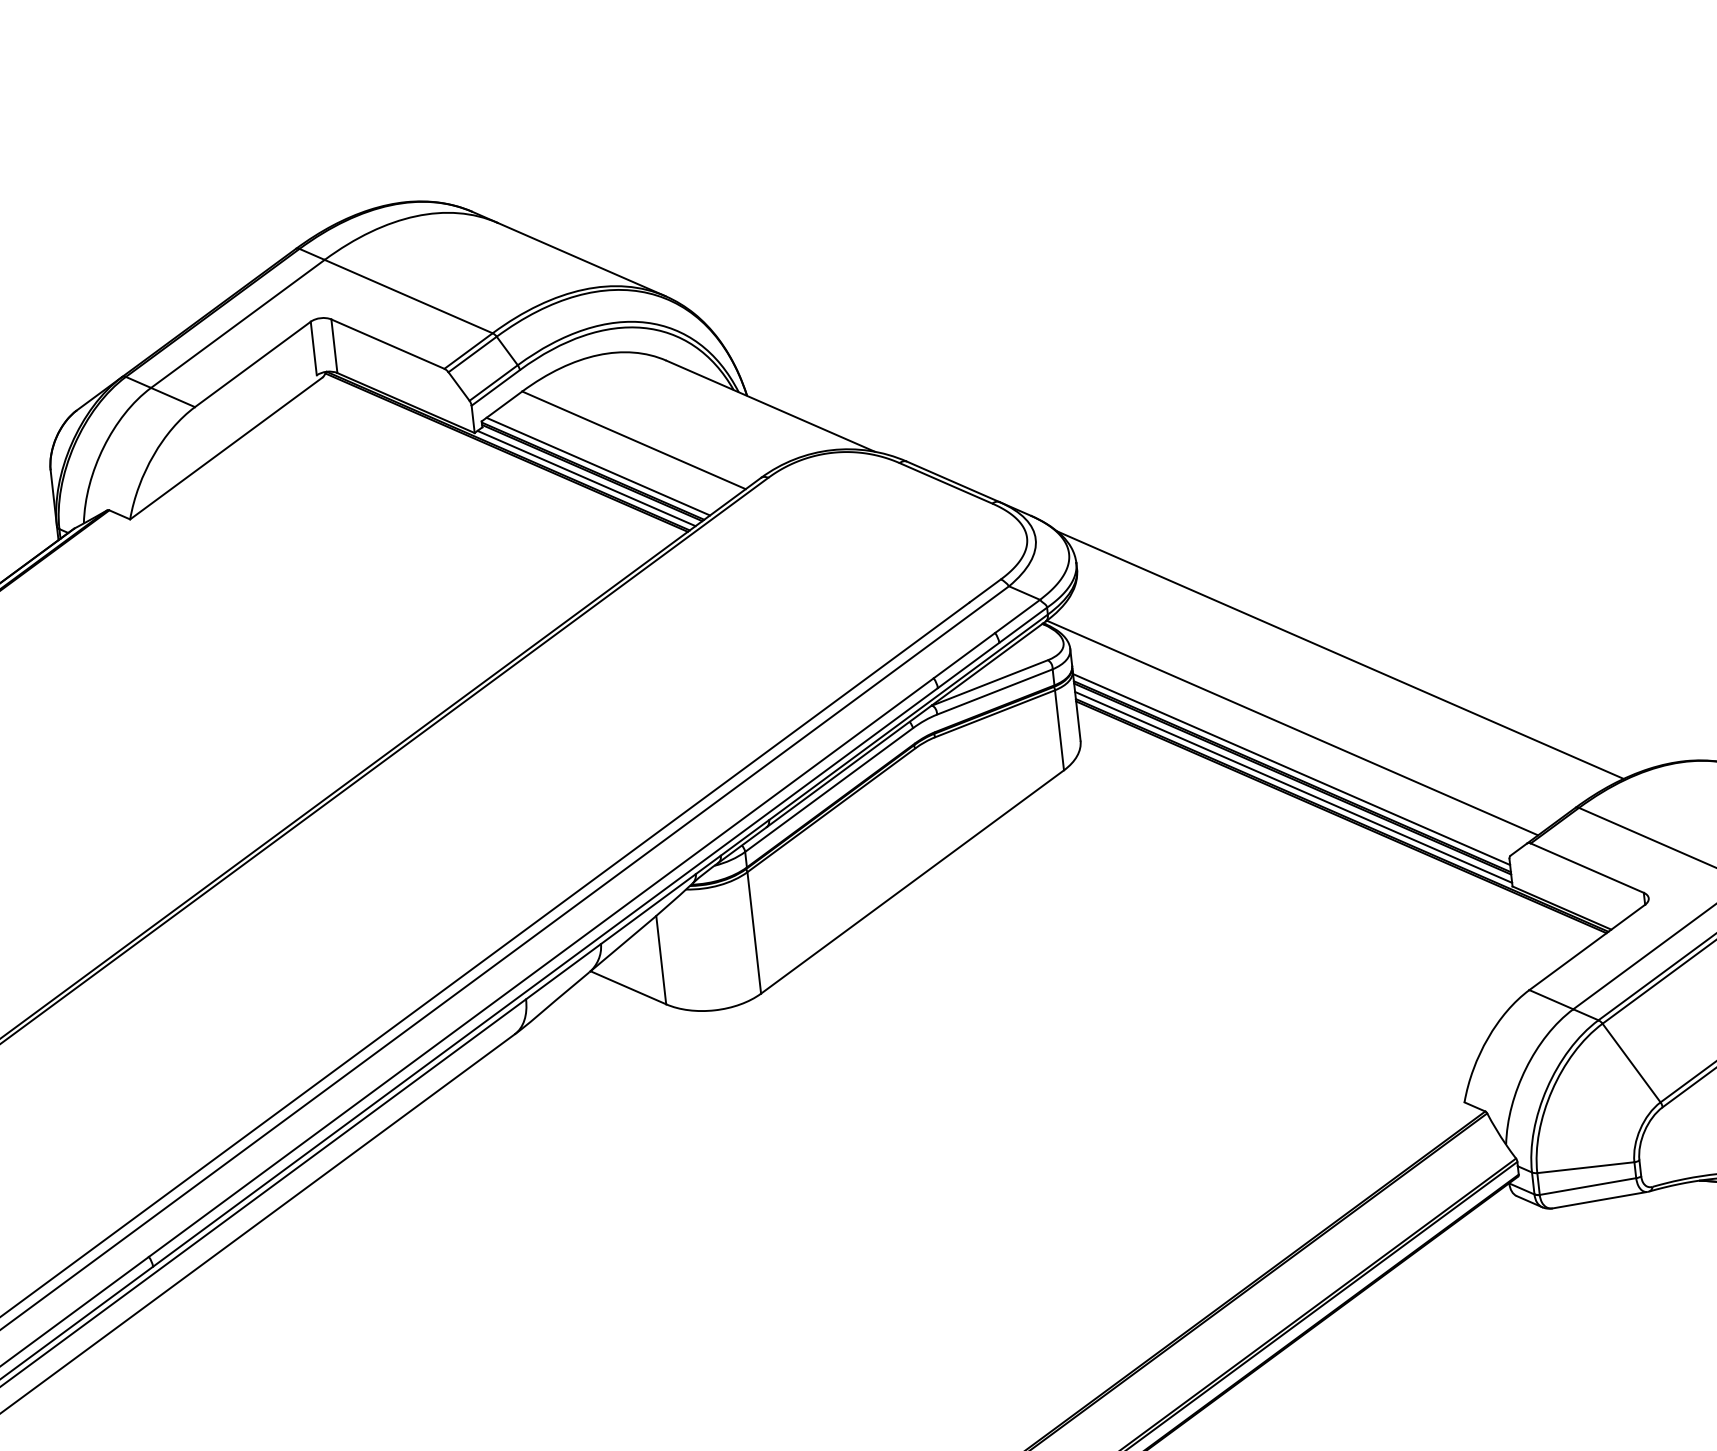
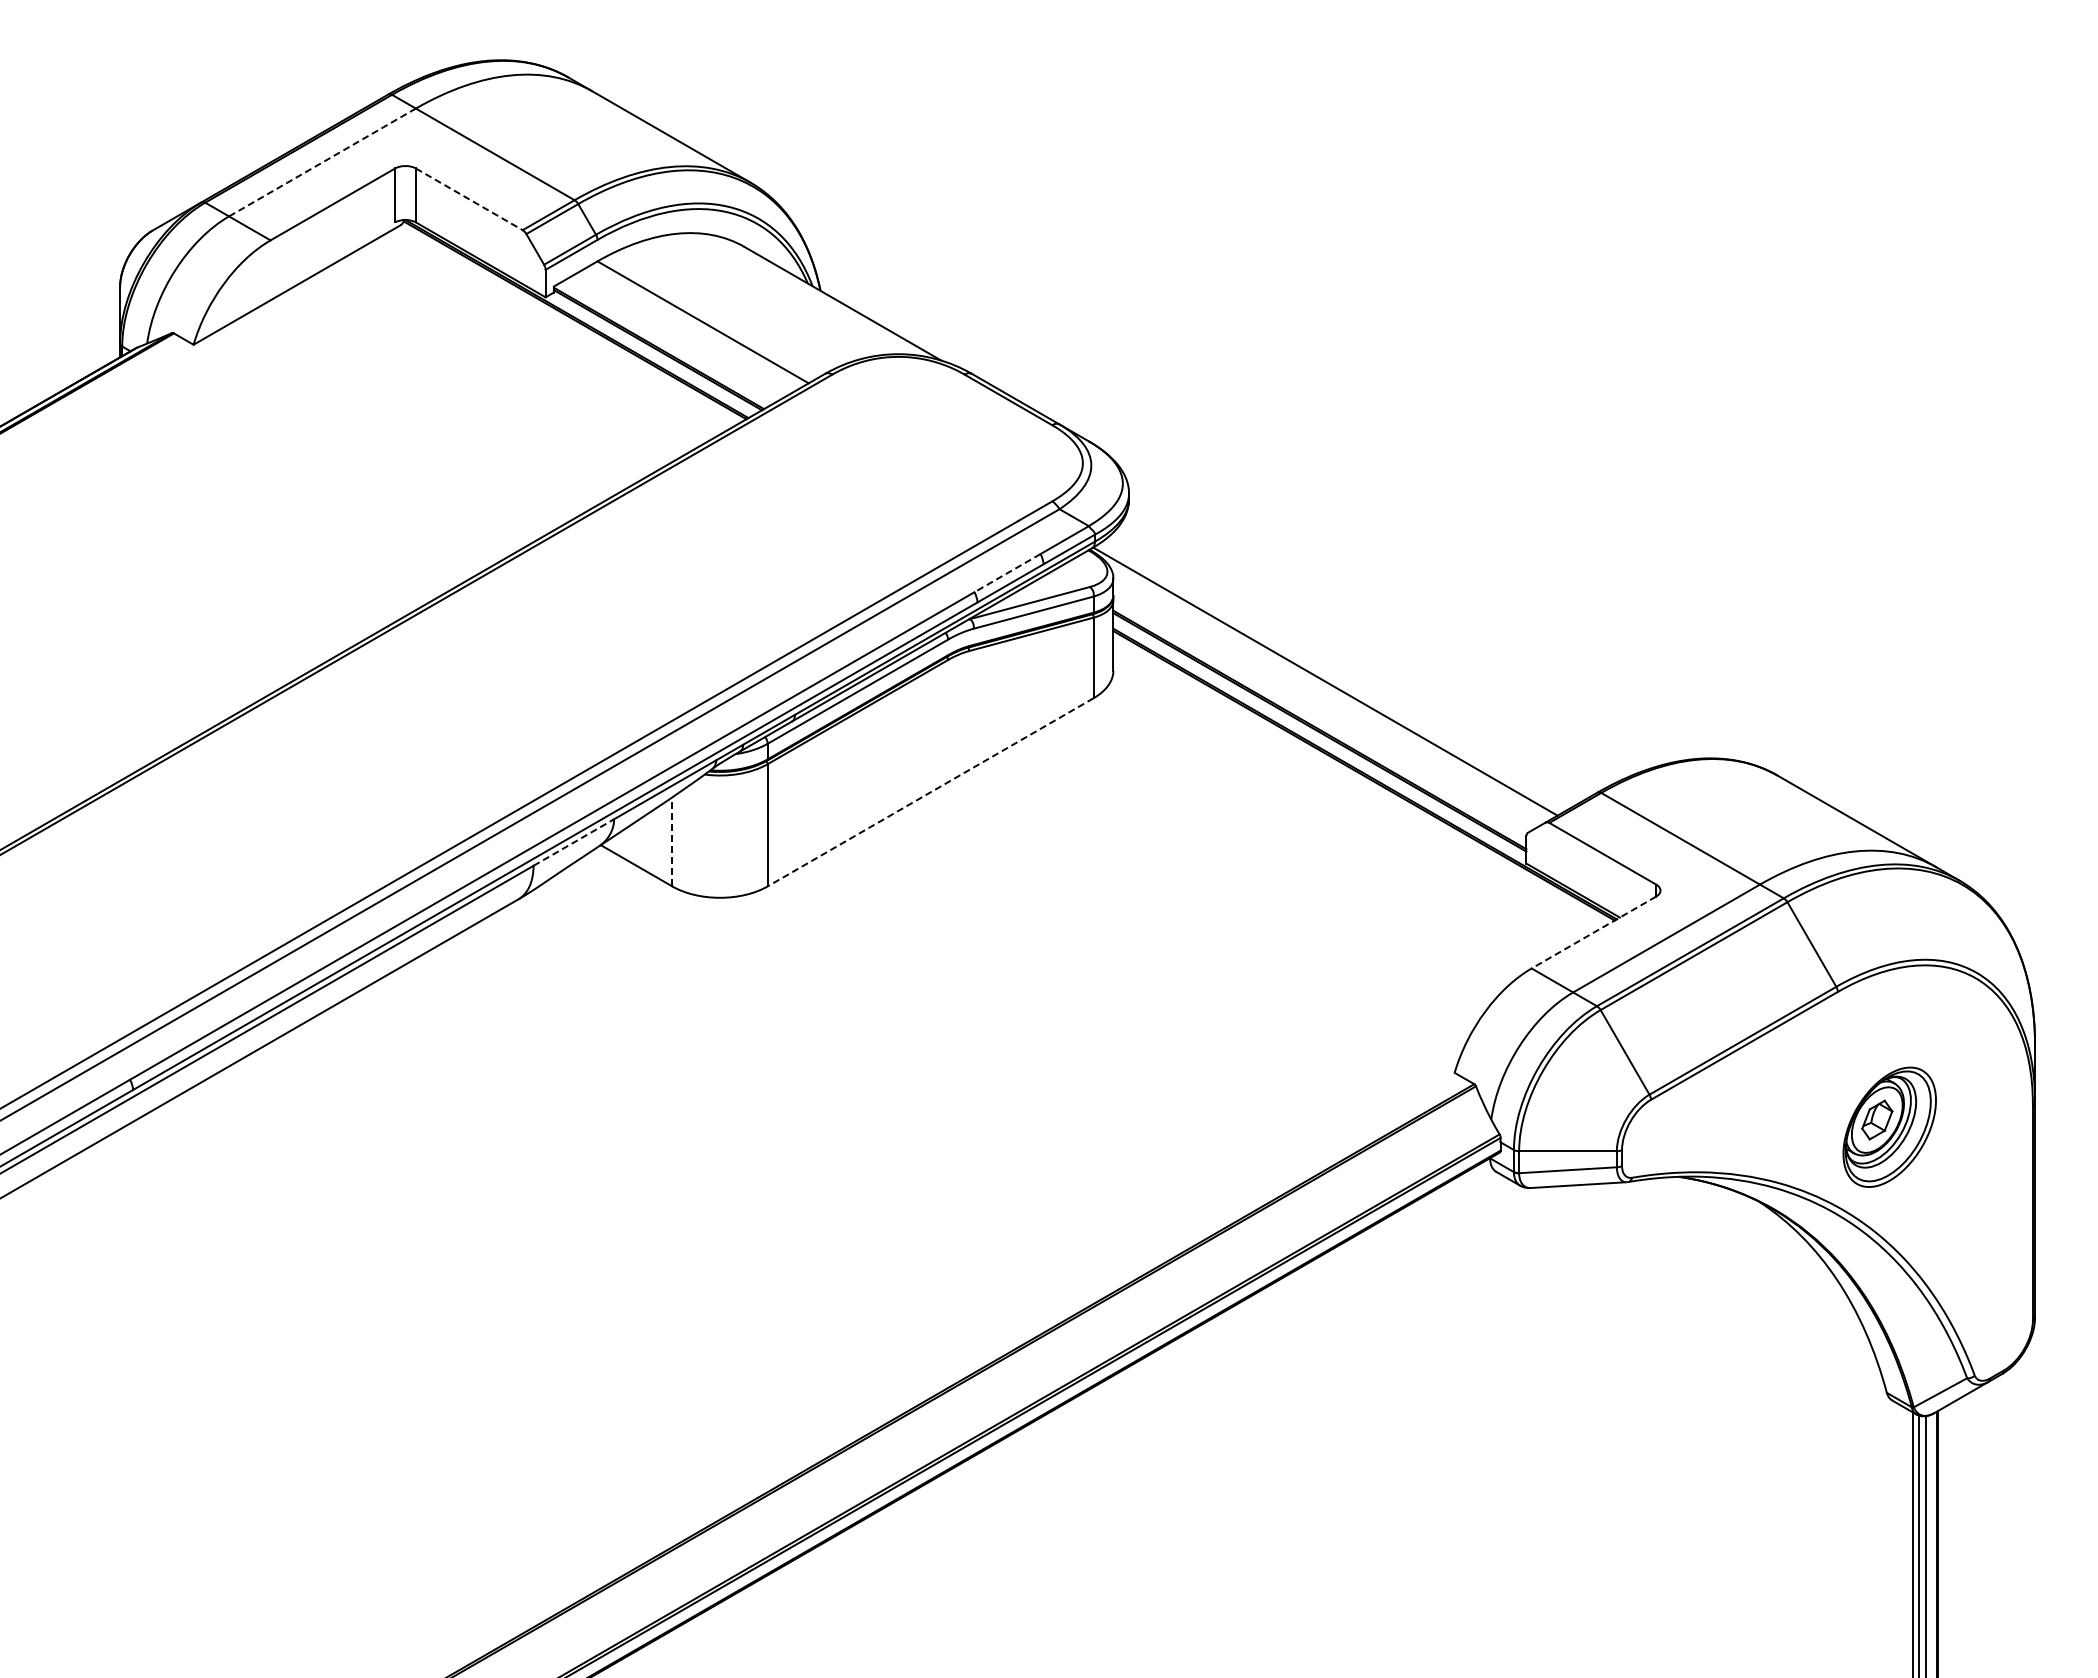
line: (237, 323) -> (322, 162), solid -> dashed
line: (388, 344) -> (469, 199), solid -> dashed
line: (598, 466) -> (664, 344), removed
line: (586, 478) -> (651, 354), removed
line: (964, 655) -> (1007, 573), solid -> dashed
line: (1339, 655) -> (1380, 614), removed
line: (1291, 769) -> (1319, 722), removed
line: (1293, 787) -> (1319, 740), removed
line: (912, 882) -> (930, 792), solid -> dashed
line: (1586, 947) -> (1593, 932), solid -> dashed
line: (661, 959) -> (672, 841), solid -> dashed
line: (563, 971) -> (573, 842), solid -> dashed

